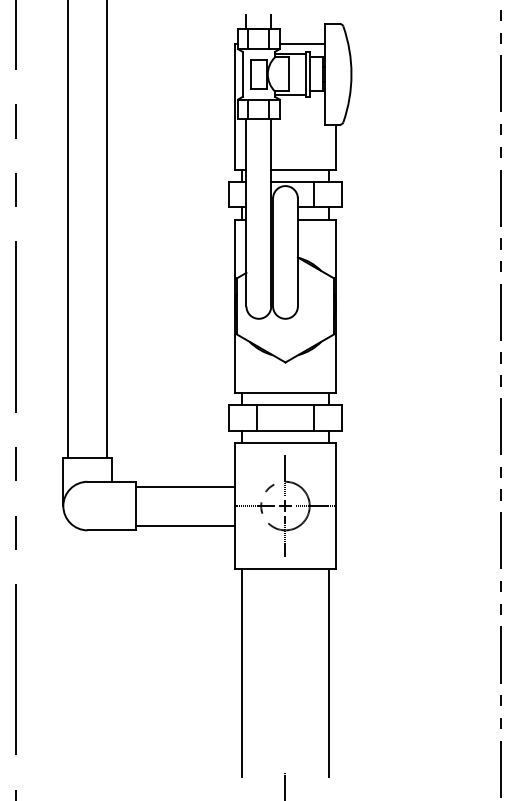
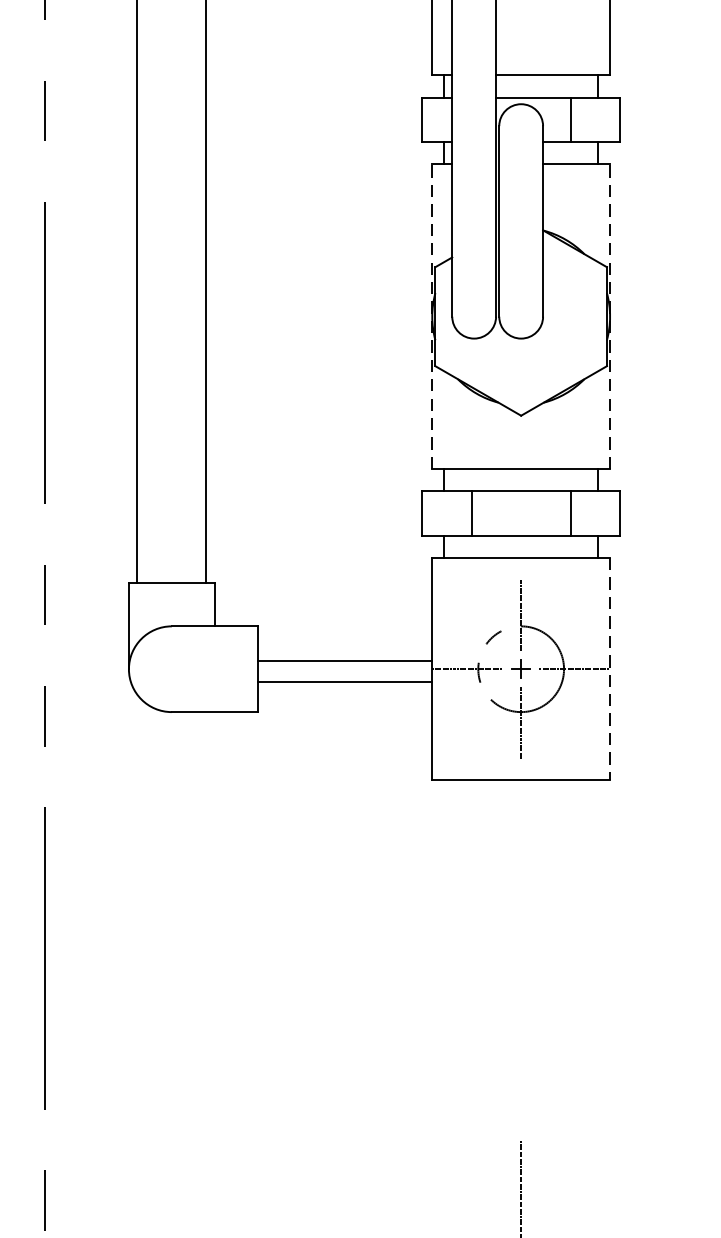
line: (235, 305) -> (432, 315), solid -> dashed
line: (335, 305) -> (609, 315), solid -> dashed
line: (185, 486) -> (344, 682), moved
line: (335, 506) -> (609, 669), solid -> dashed
line: (185, 525) -> (344, 661), moved
line: (241, 672) -> (443, 963), removed
line: (329, 672) -> (598, 963), removed

